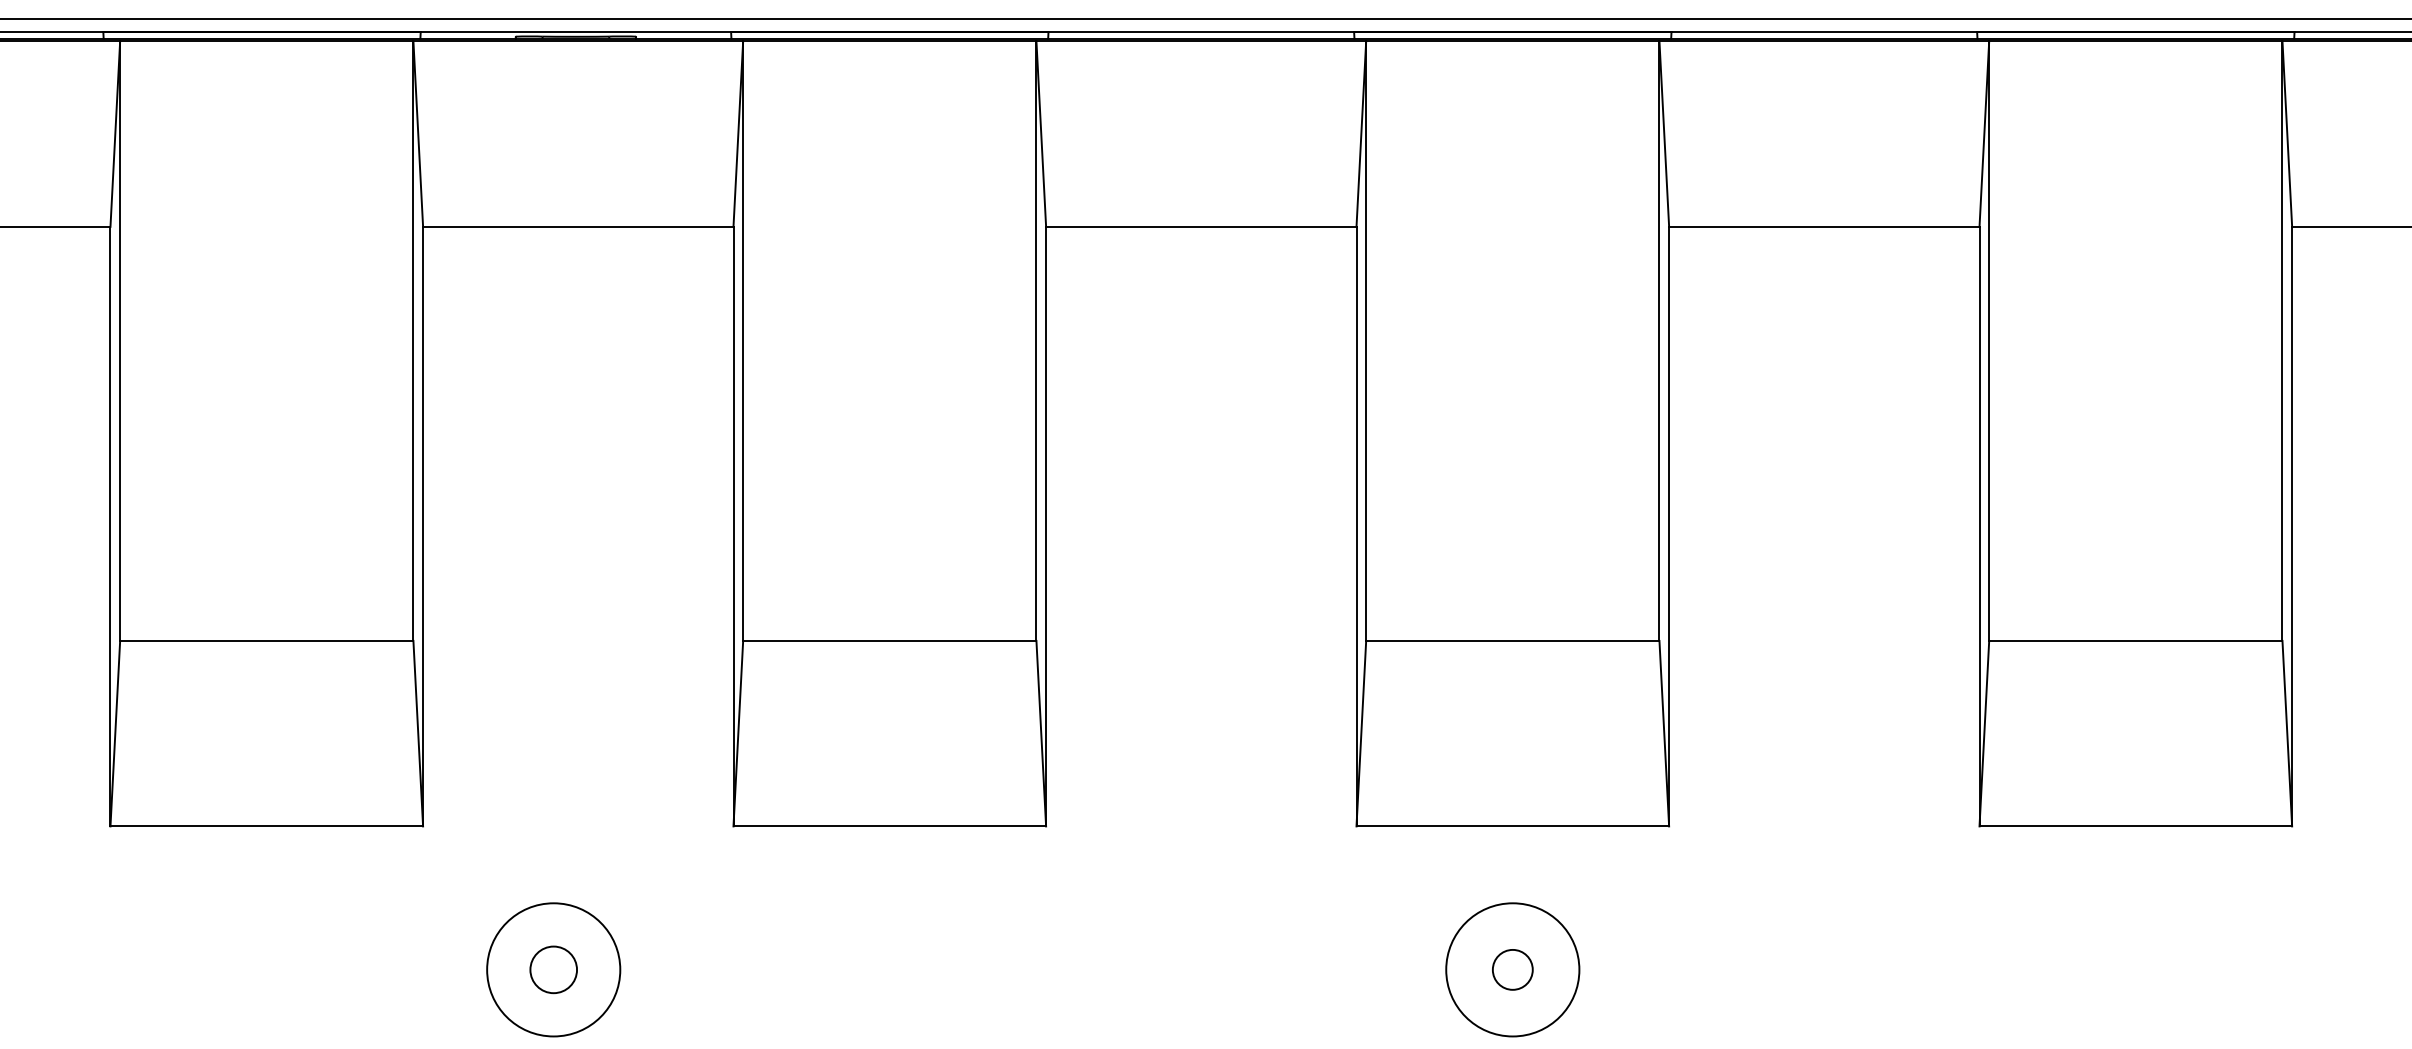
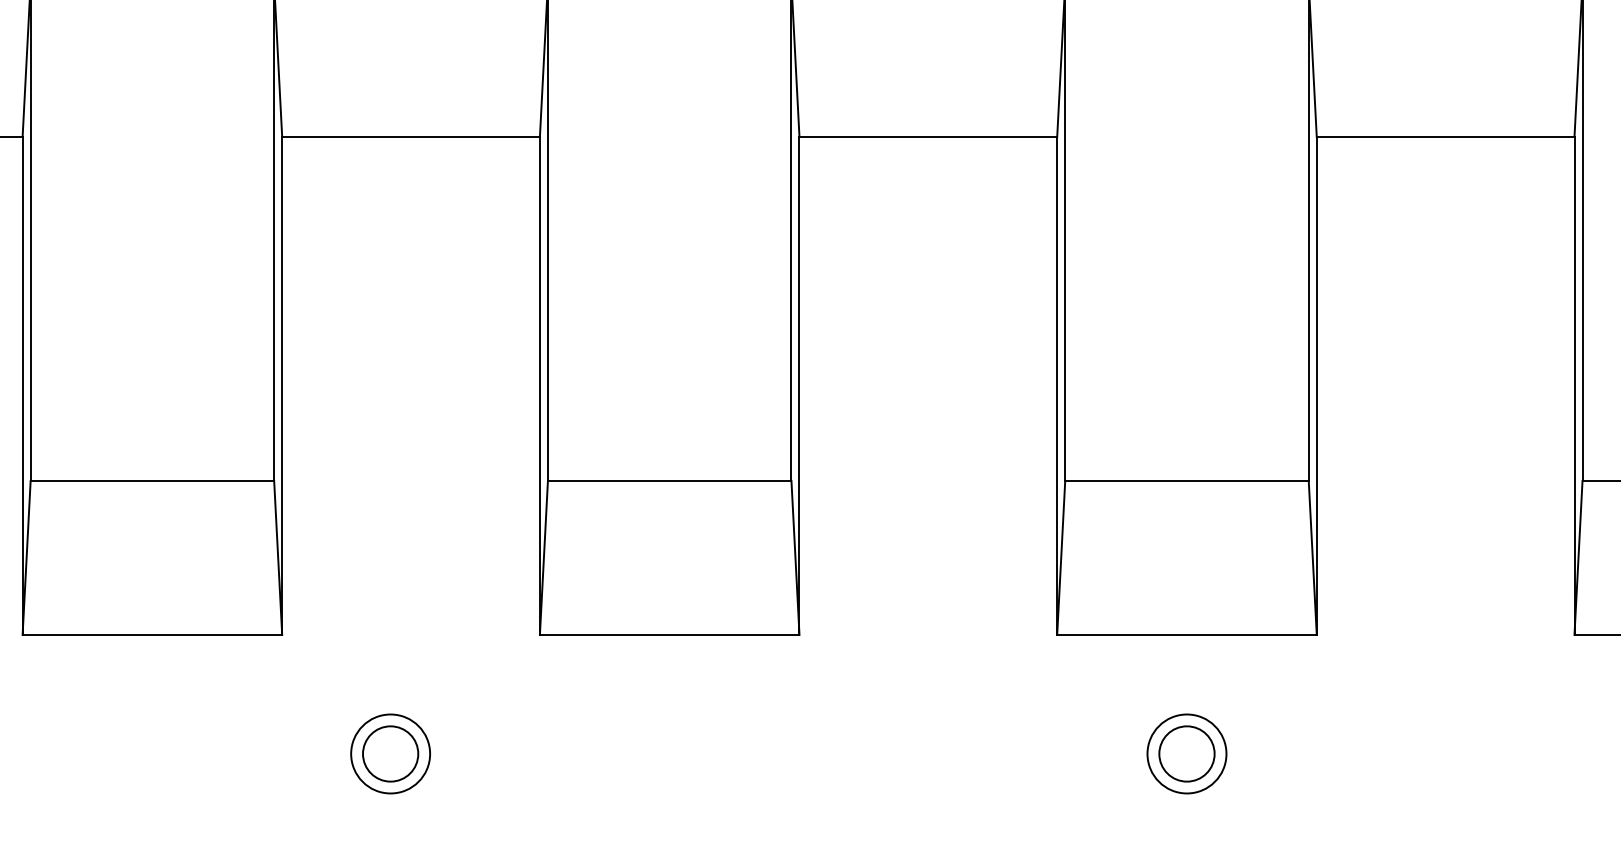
circle: (553, 969) -> (390, 753), size x0.71
circle: (553, 969) -> (390, 753), size x1.43
circle: (1512, 969) -> (1186, 753), size x0.71
circle: (1512, 969) -> (1186, 753), size x1.67

